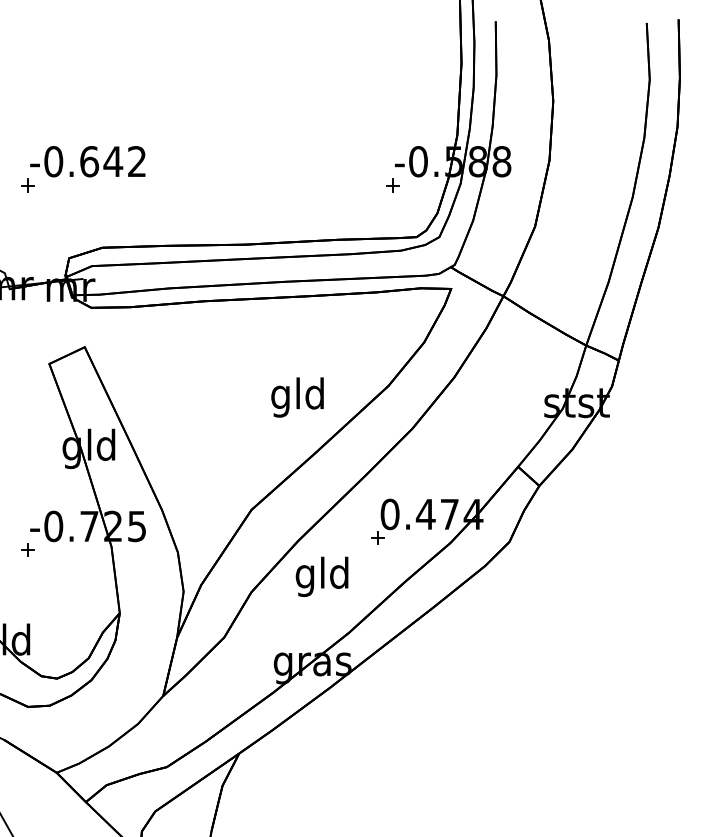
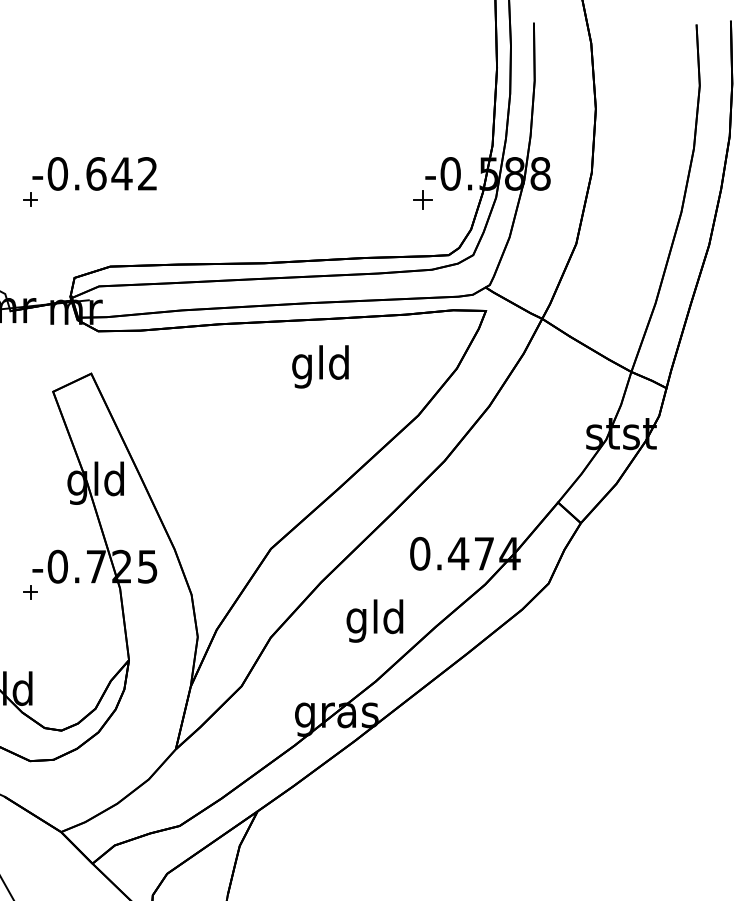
part: (393, 185) -> (423, 199), size x1.4
text: (297, 397) -> (320, 366), moved
part: (378, 538) -> (407, 579), removed
text: (321, 576) -> (374, 620), moved

